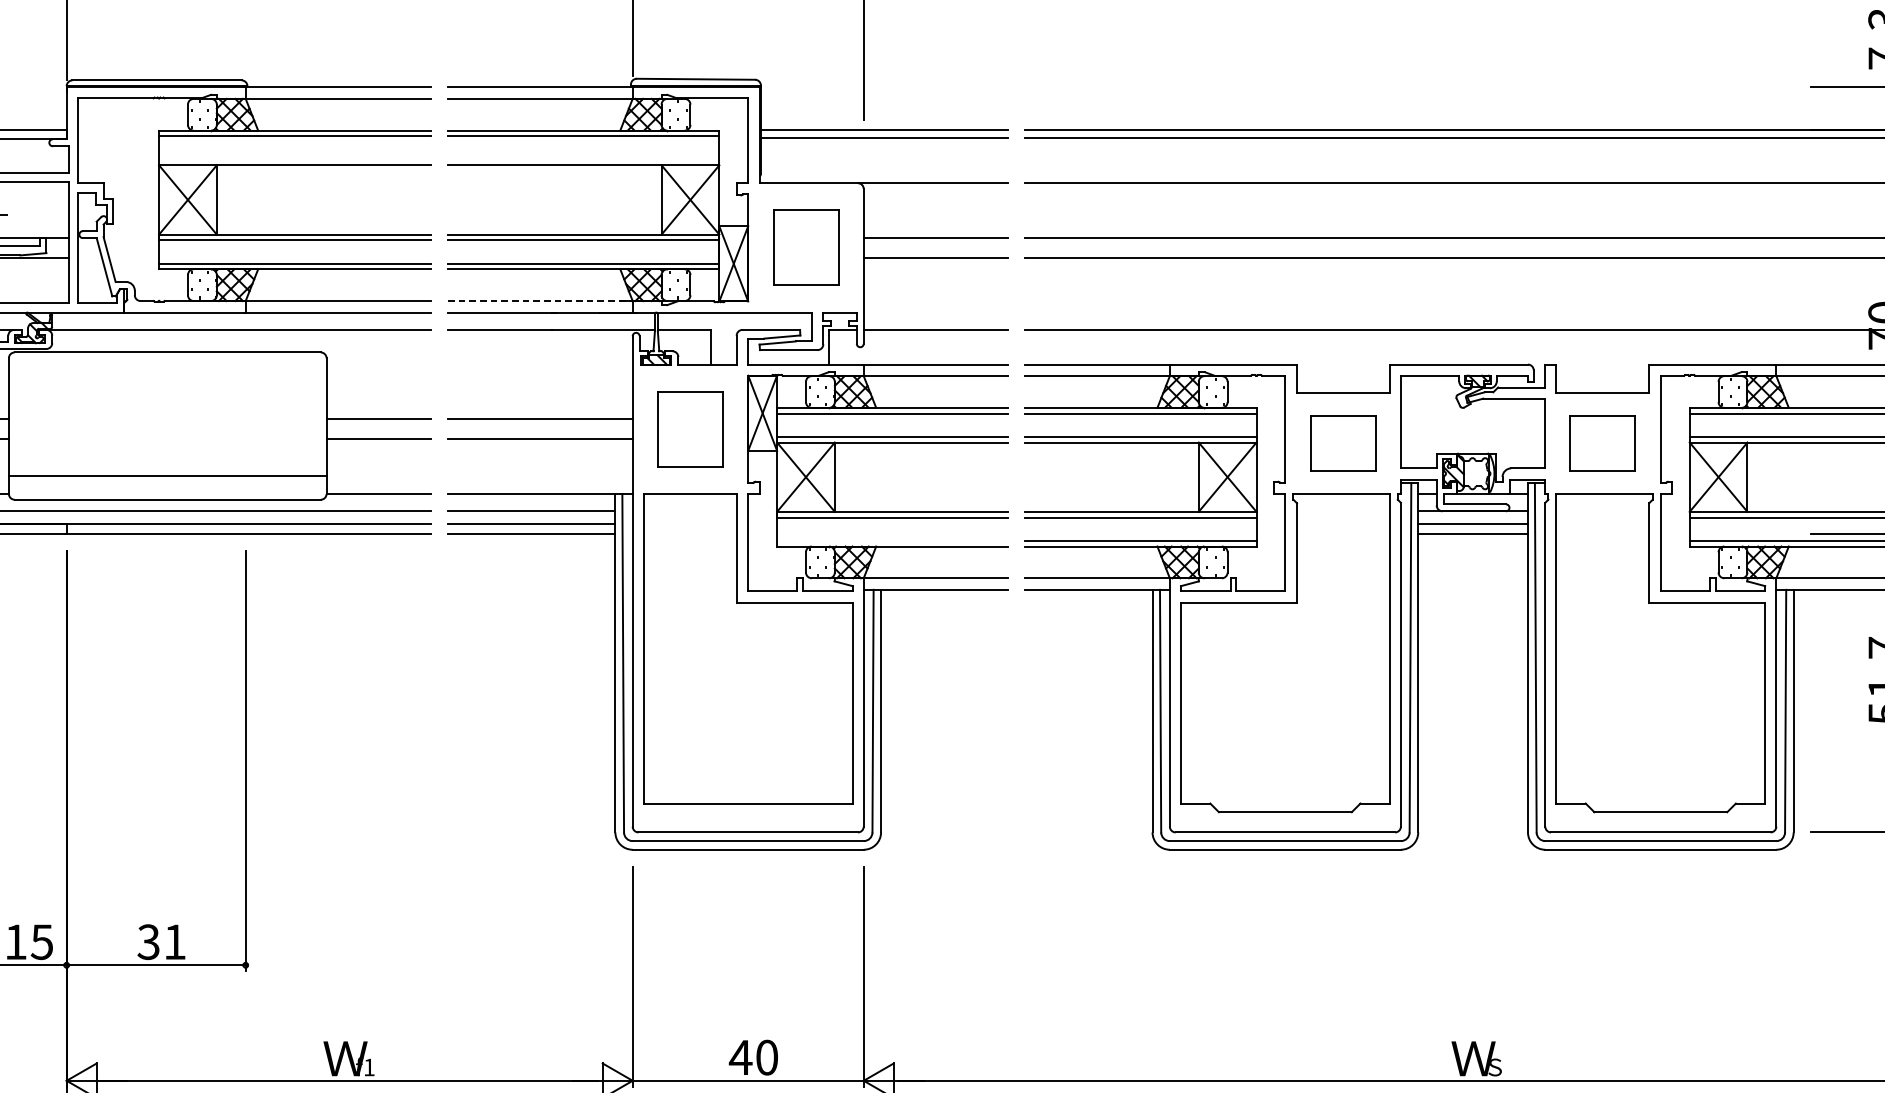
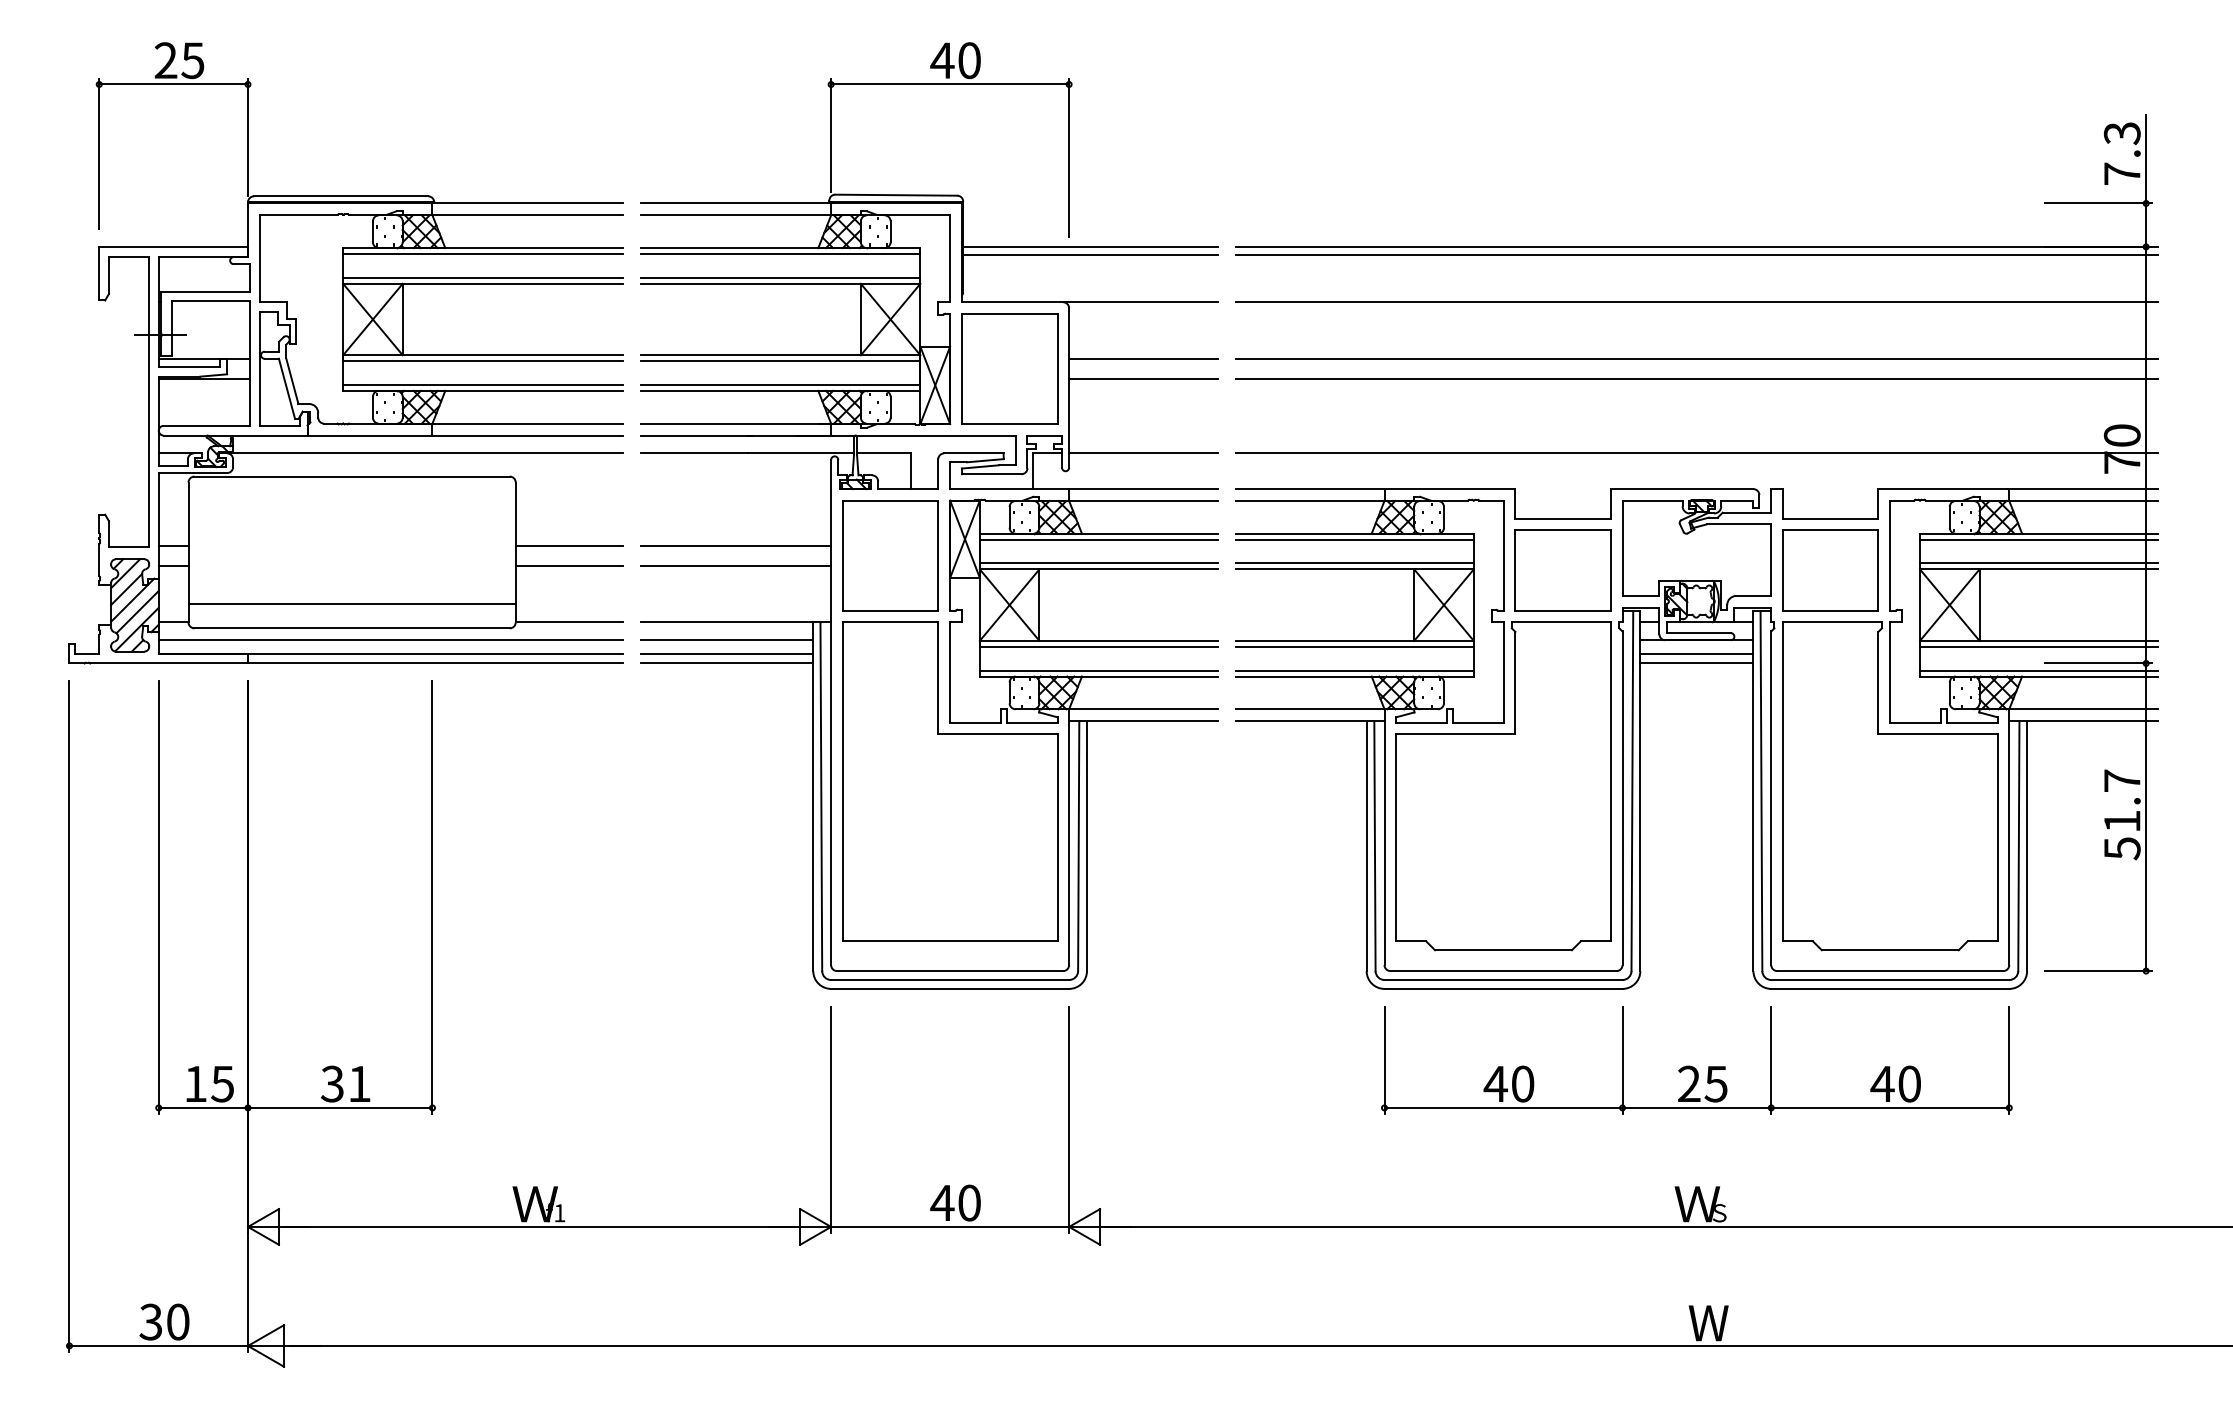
line: (294, 159) -> (482, 277), added
line: (583, 159) -> (780, 277), added
part: (805, 247) -> (1009, 368), size x1.43
line: (540, 300) -> (736, 423), dashed -> solid
part: (690, 429) -> (890, 555), size x1.43
part: (1342, 443) -> (1562, 570), size x1.43
part: (1602, 443) -> (1830, 570), size x1.43
line: (892, 540) -> (1098, 670), added
part: (1469, 925) -> (1693, 1066), added

